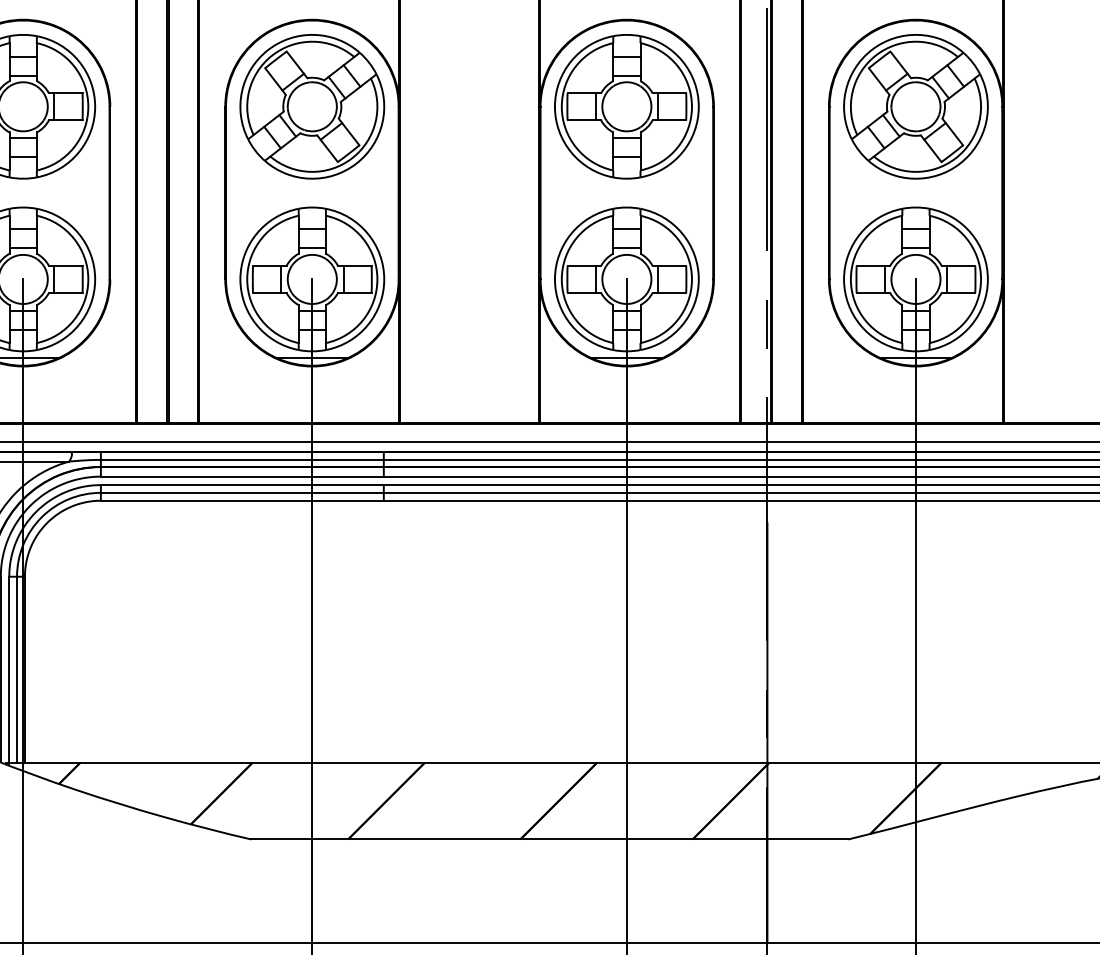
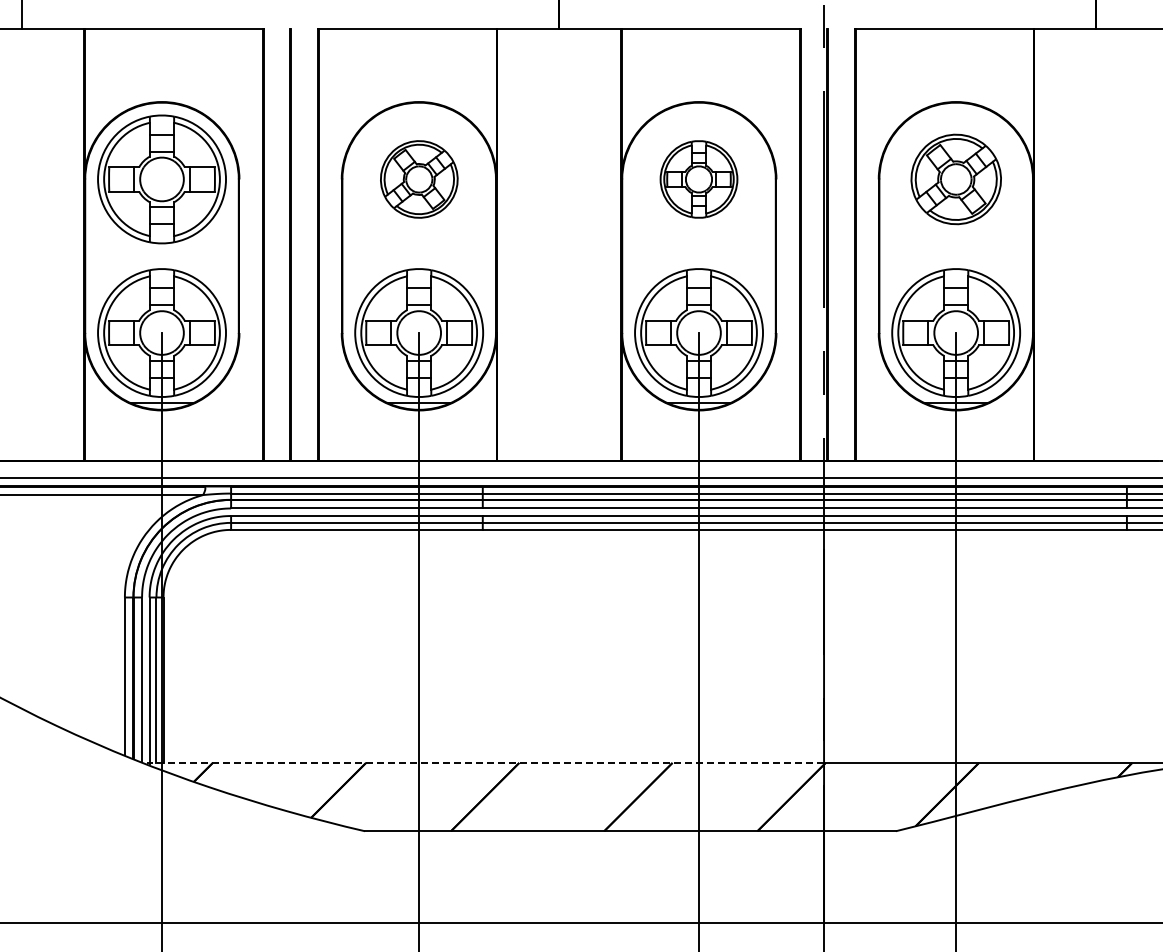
part: (312, 106) -> (419, 179), size x0.6
part: (626, 106) -> (698, 179), size x0.6
part: (916, 106) -> (956, 179), size x0.7
line: (386, 762) -> (485, 762), solid -> dashed

